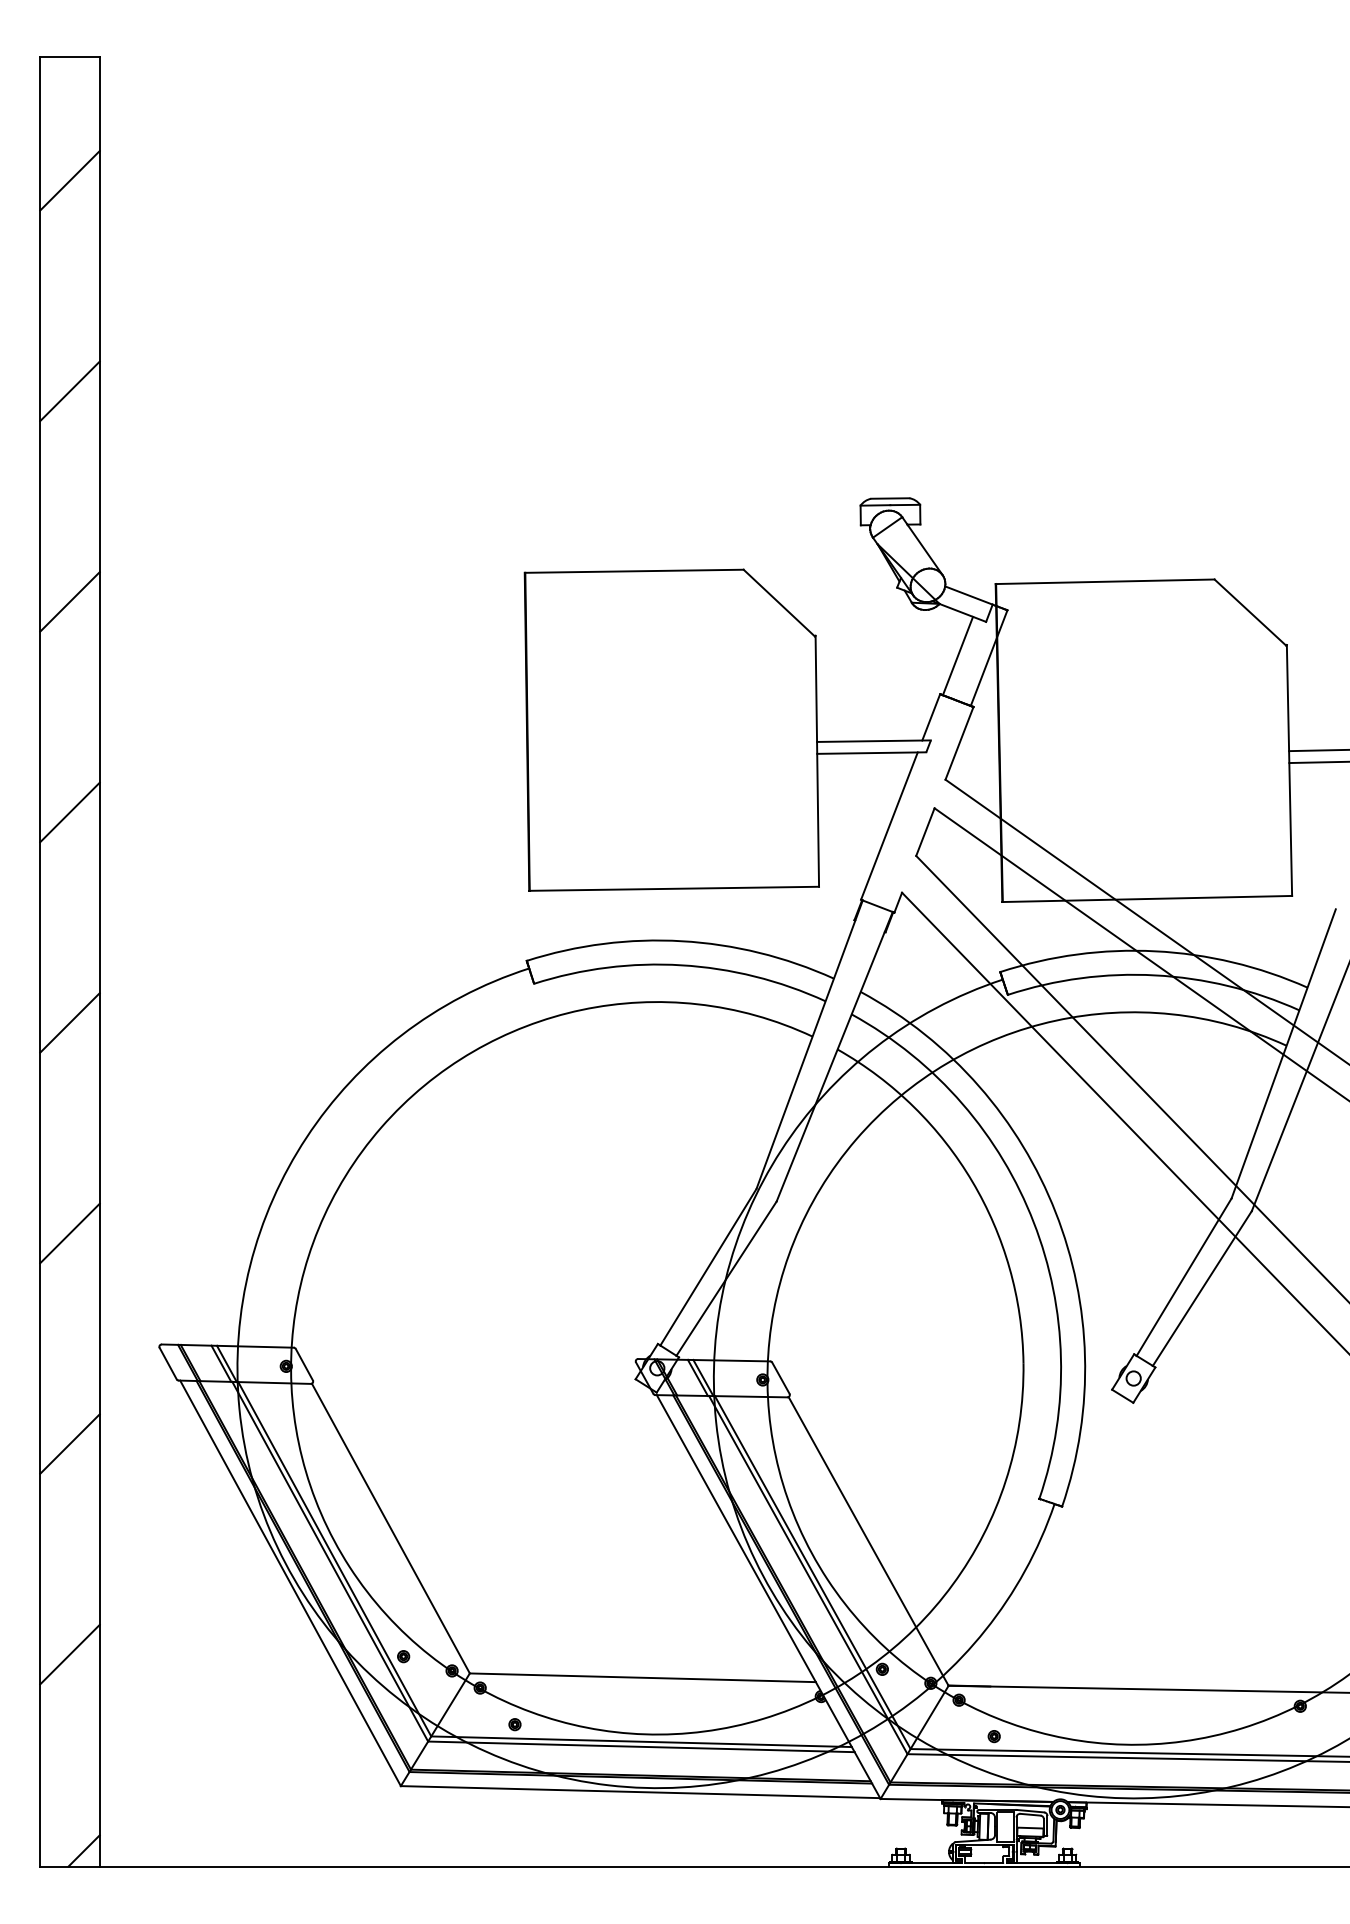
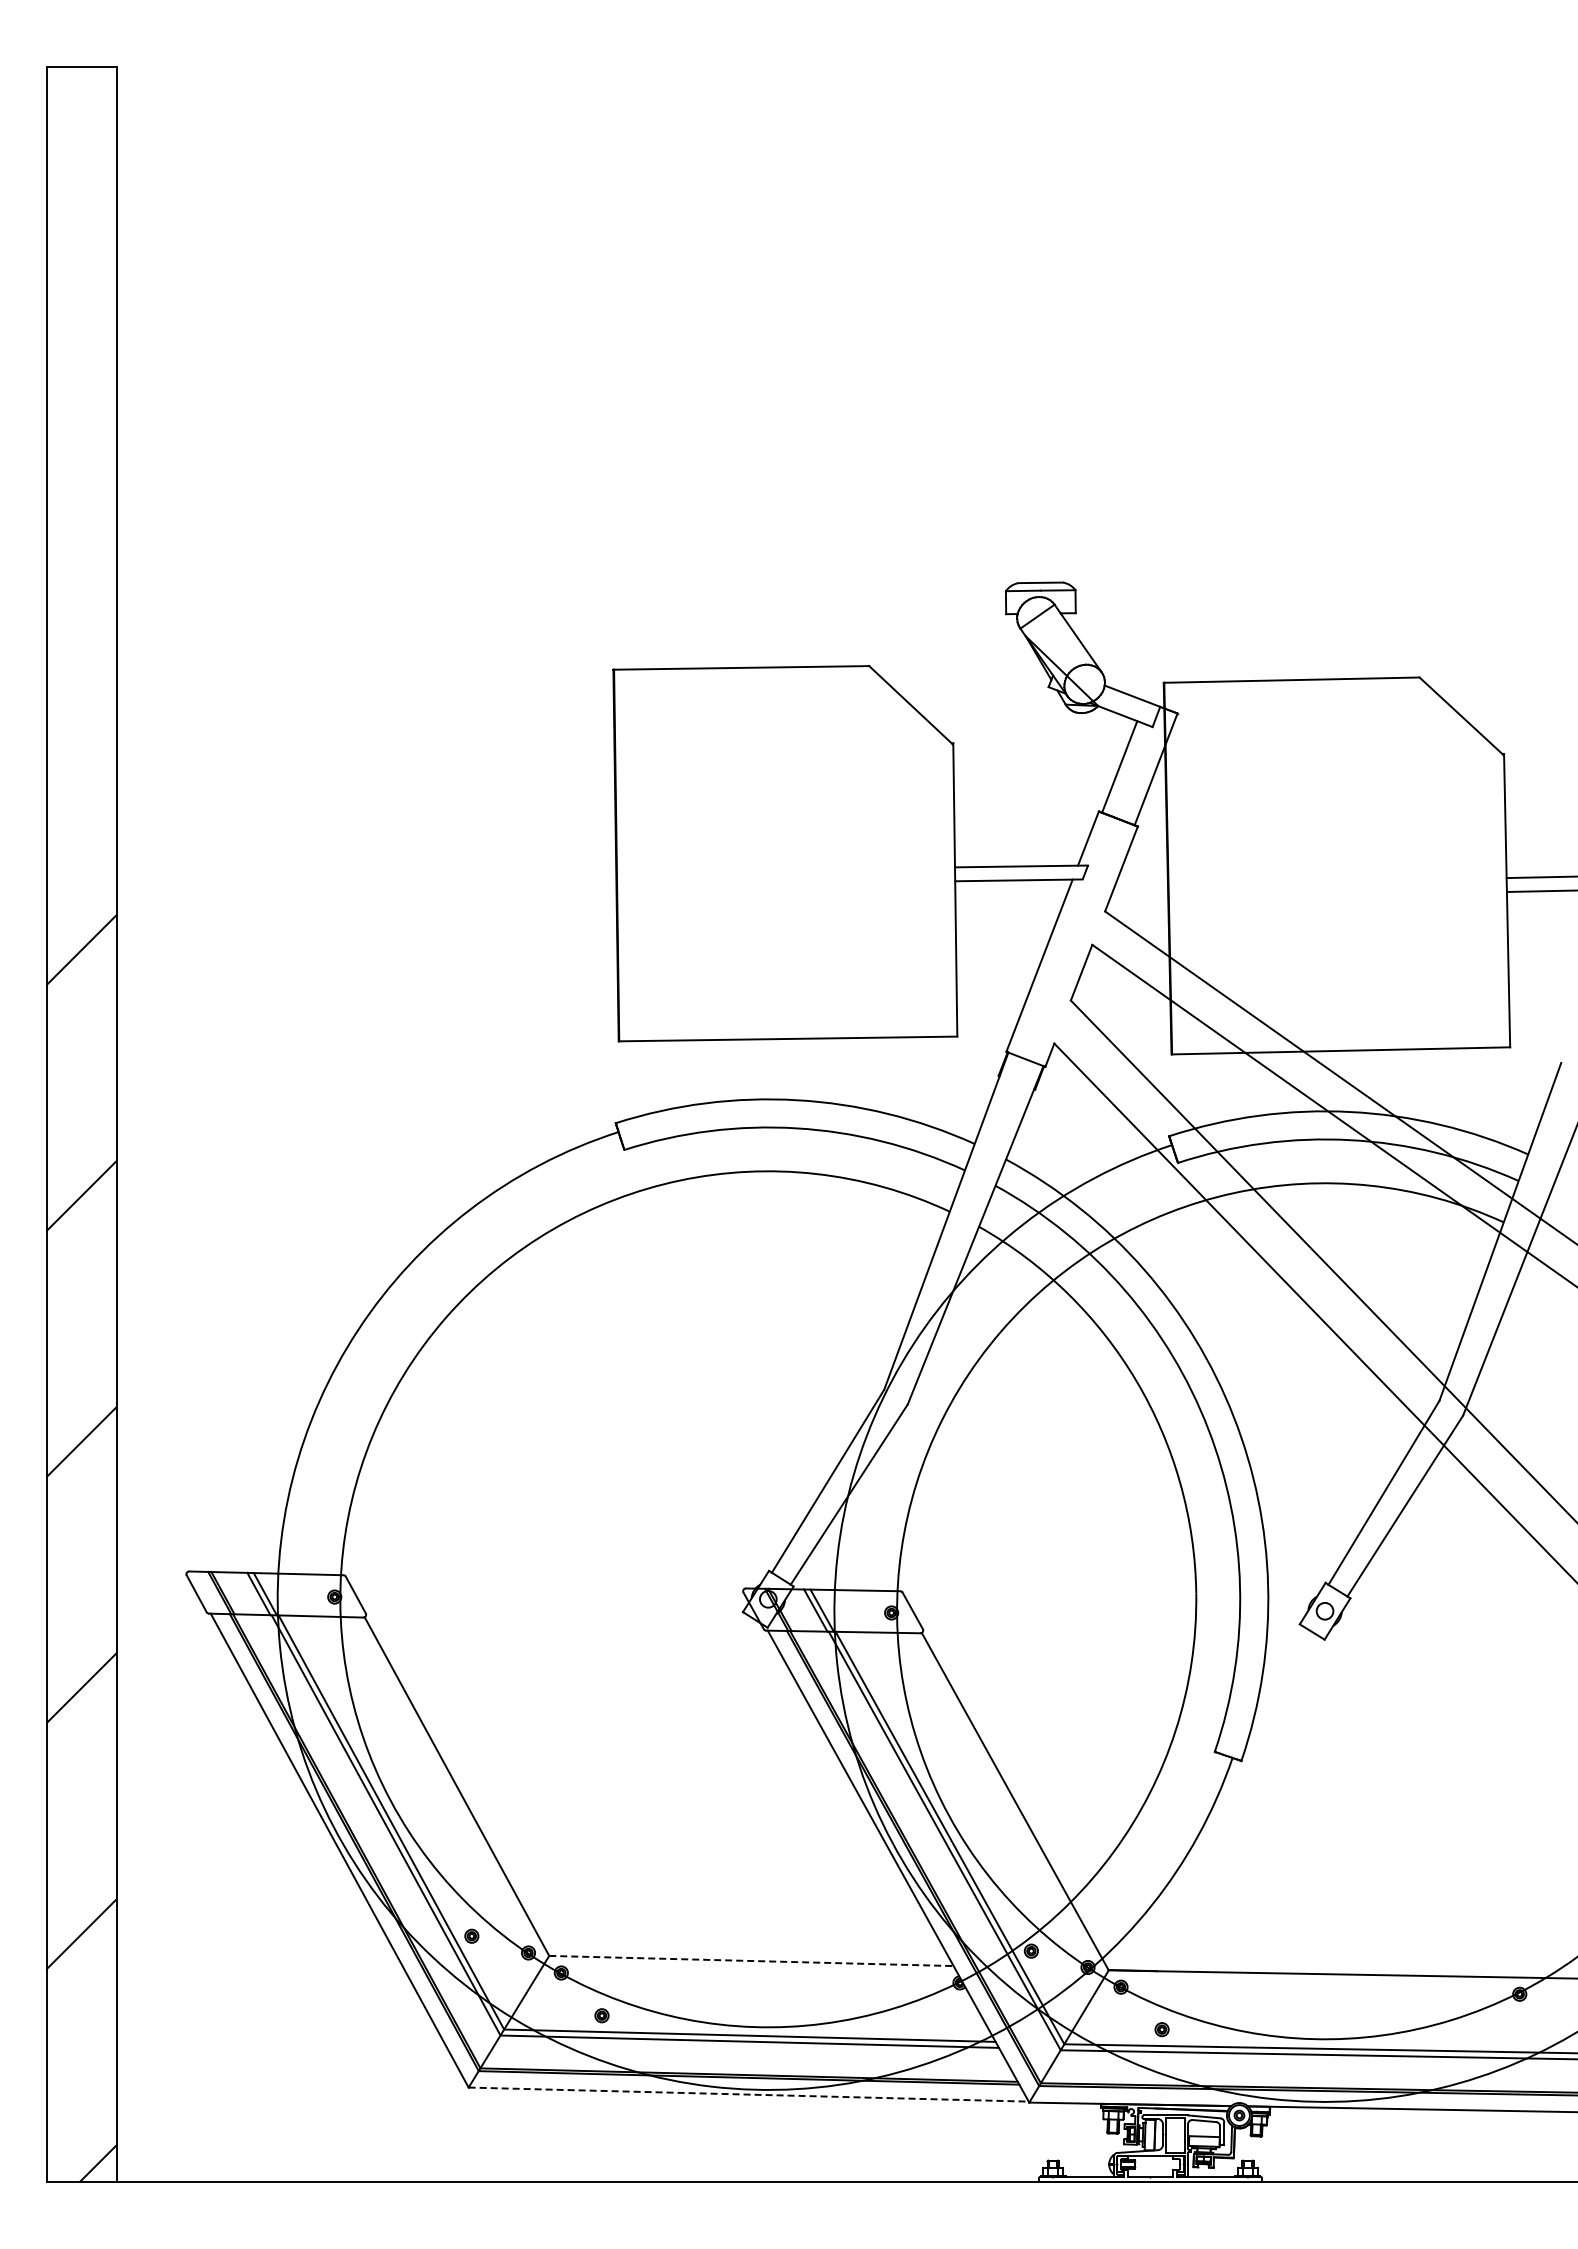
line: (69, 180) -> (81, 211), removed
line: (69, 391) -> (81, 457), removed
line: (69, 601) -> (81, 703), removed
line: (642, 1678) -> (751, 1961), solid -> dashed
line: (641, 1792) -> (749, 2094), solid -> dashed

